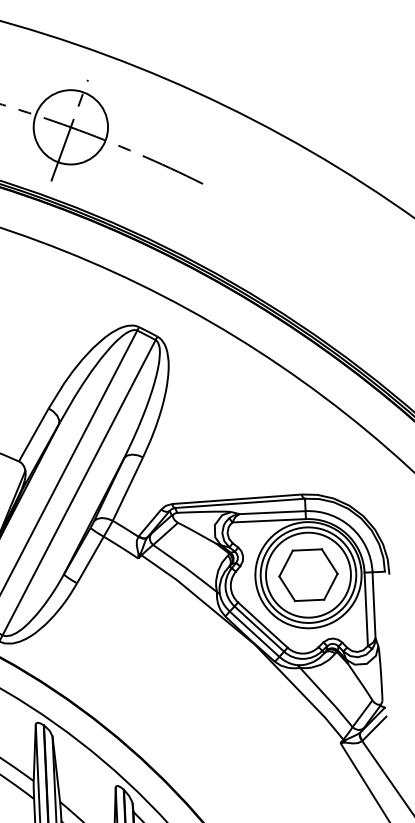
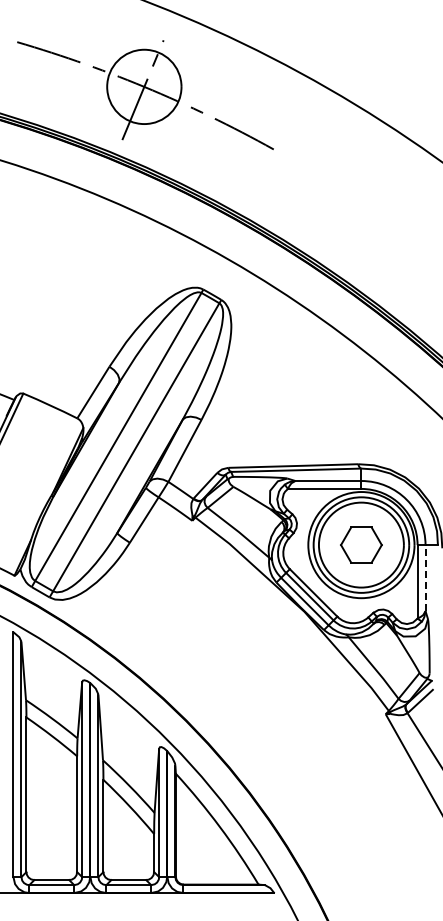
part: (308, 574) -> (361, 544), size x0.7
line: (373, 604) -> (425, 577), solid -> dashed

